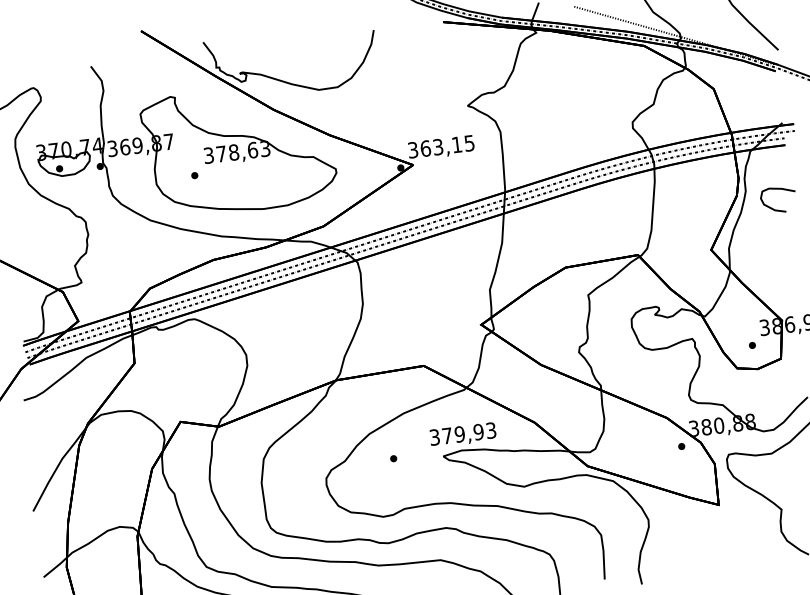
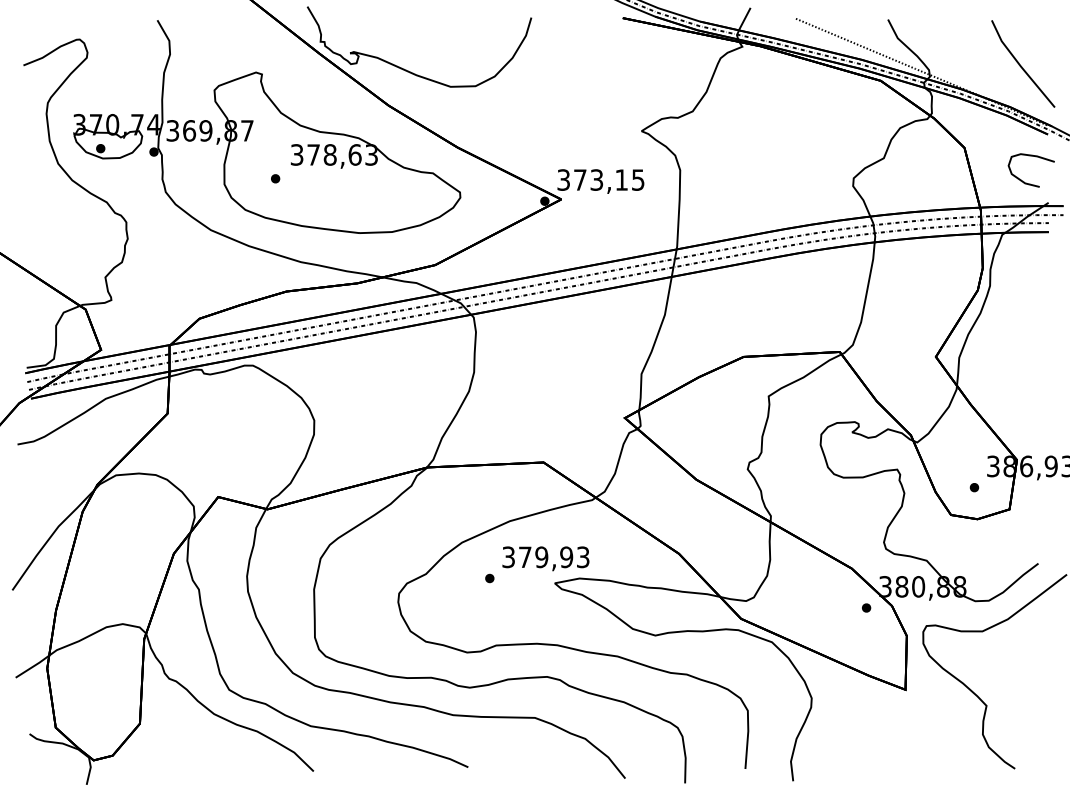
text: (425, 148) -> (580, 179), 363,15 -> 373,15
curve: (774, 209) -> (1024, 181), moved
text: (462, 434) -> (545, 558), moved

